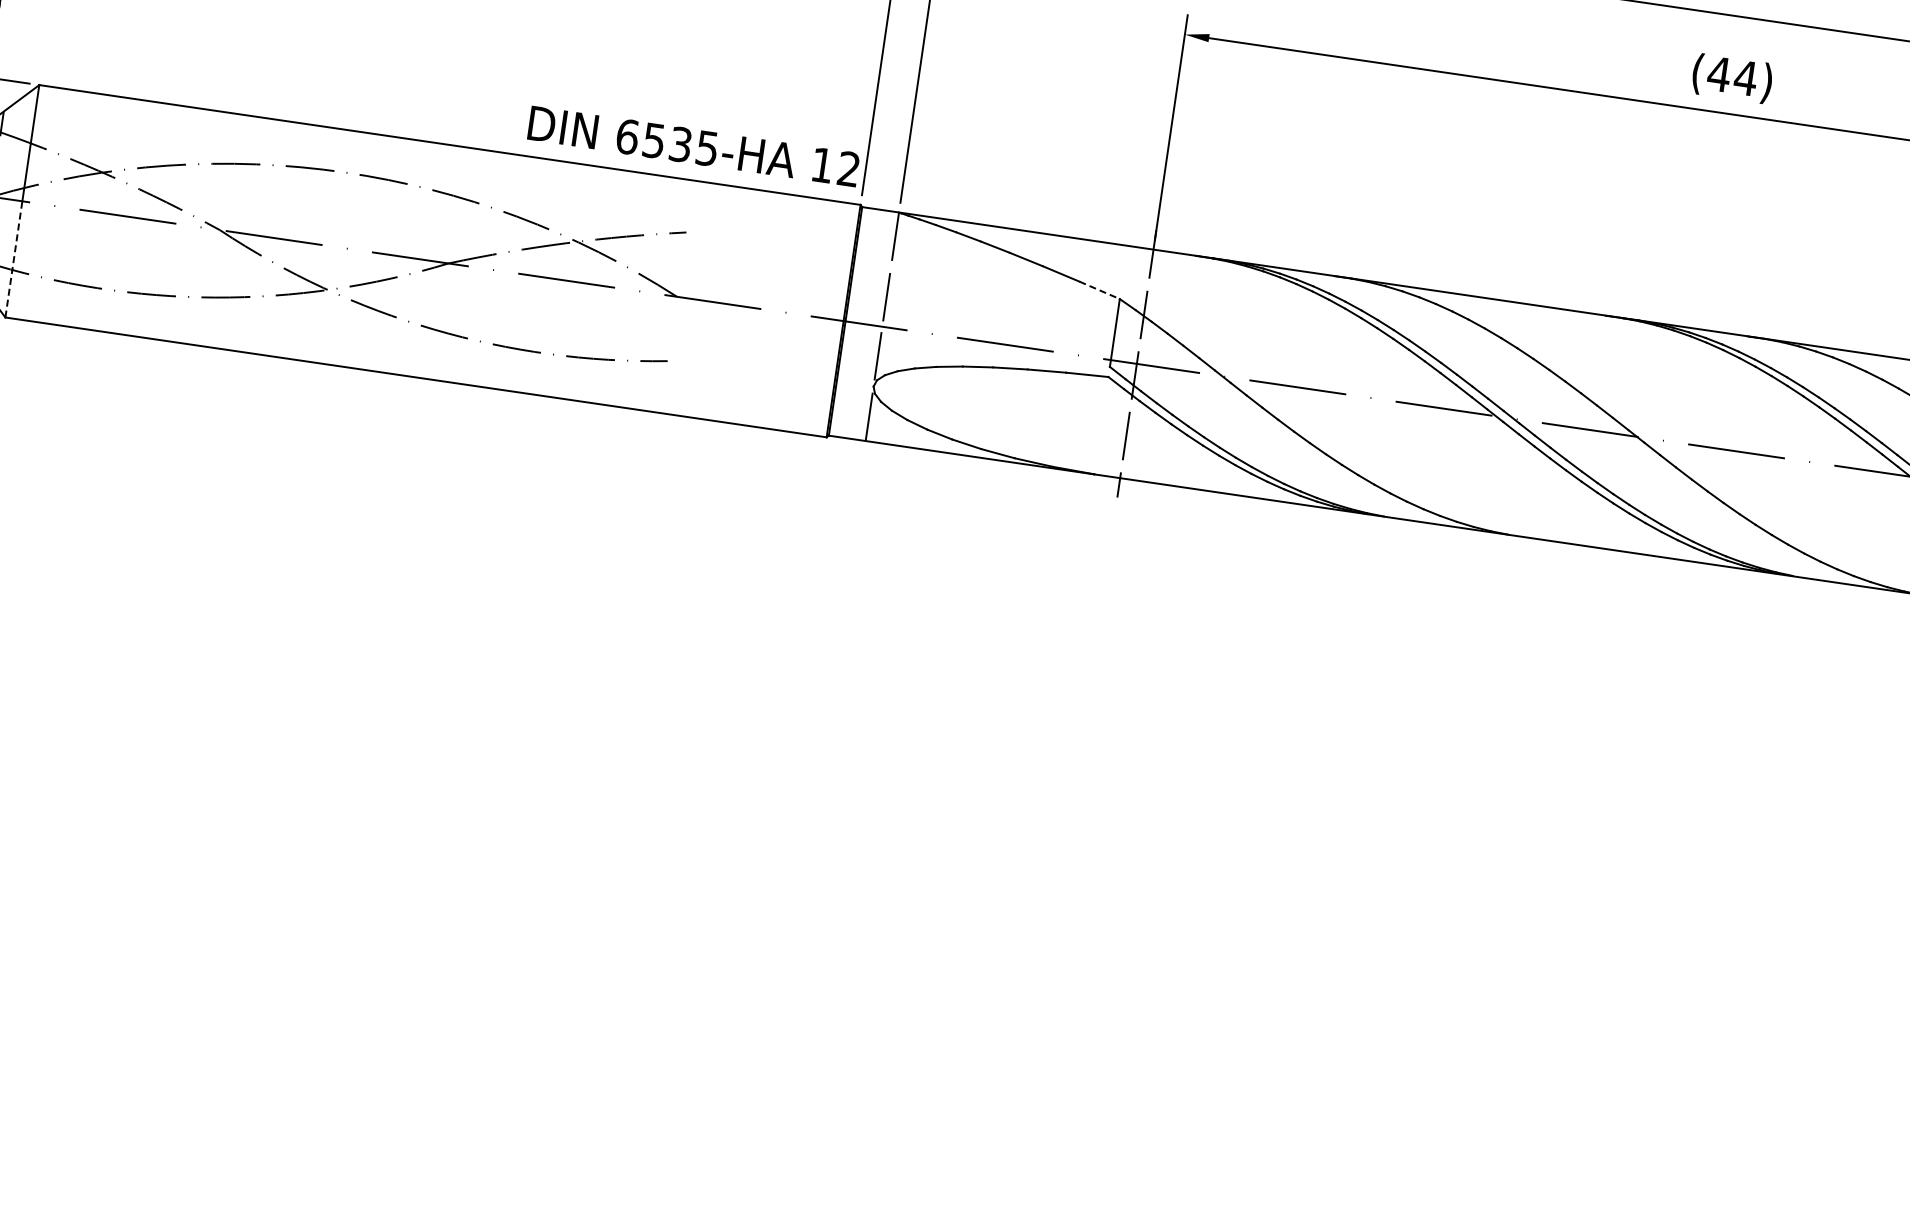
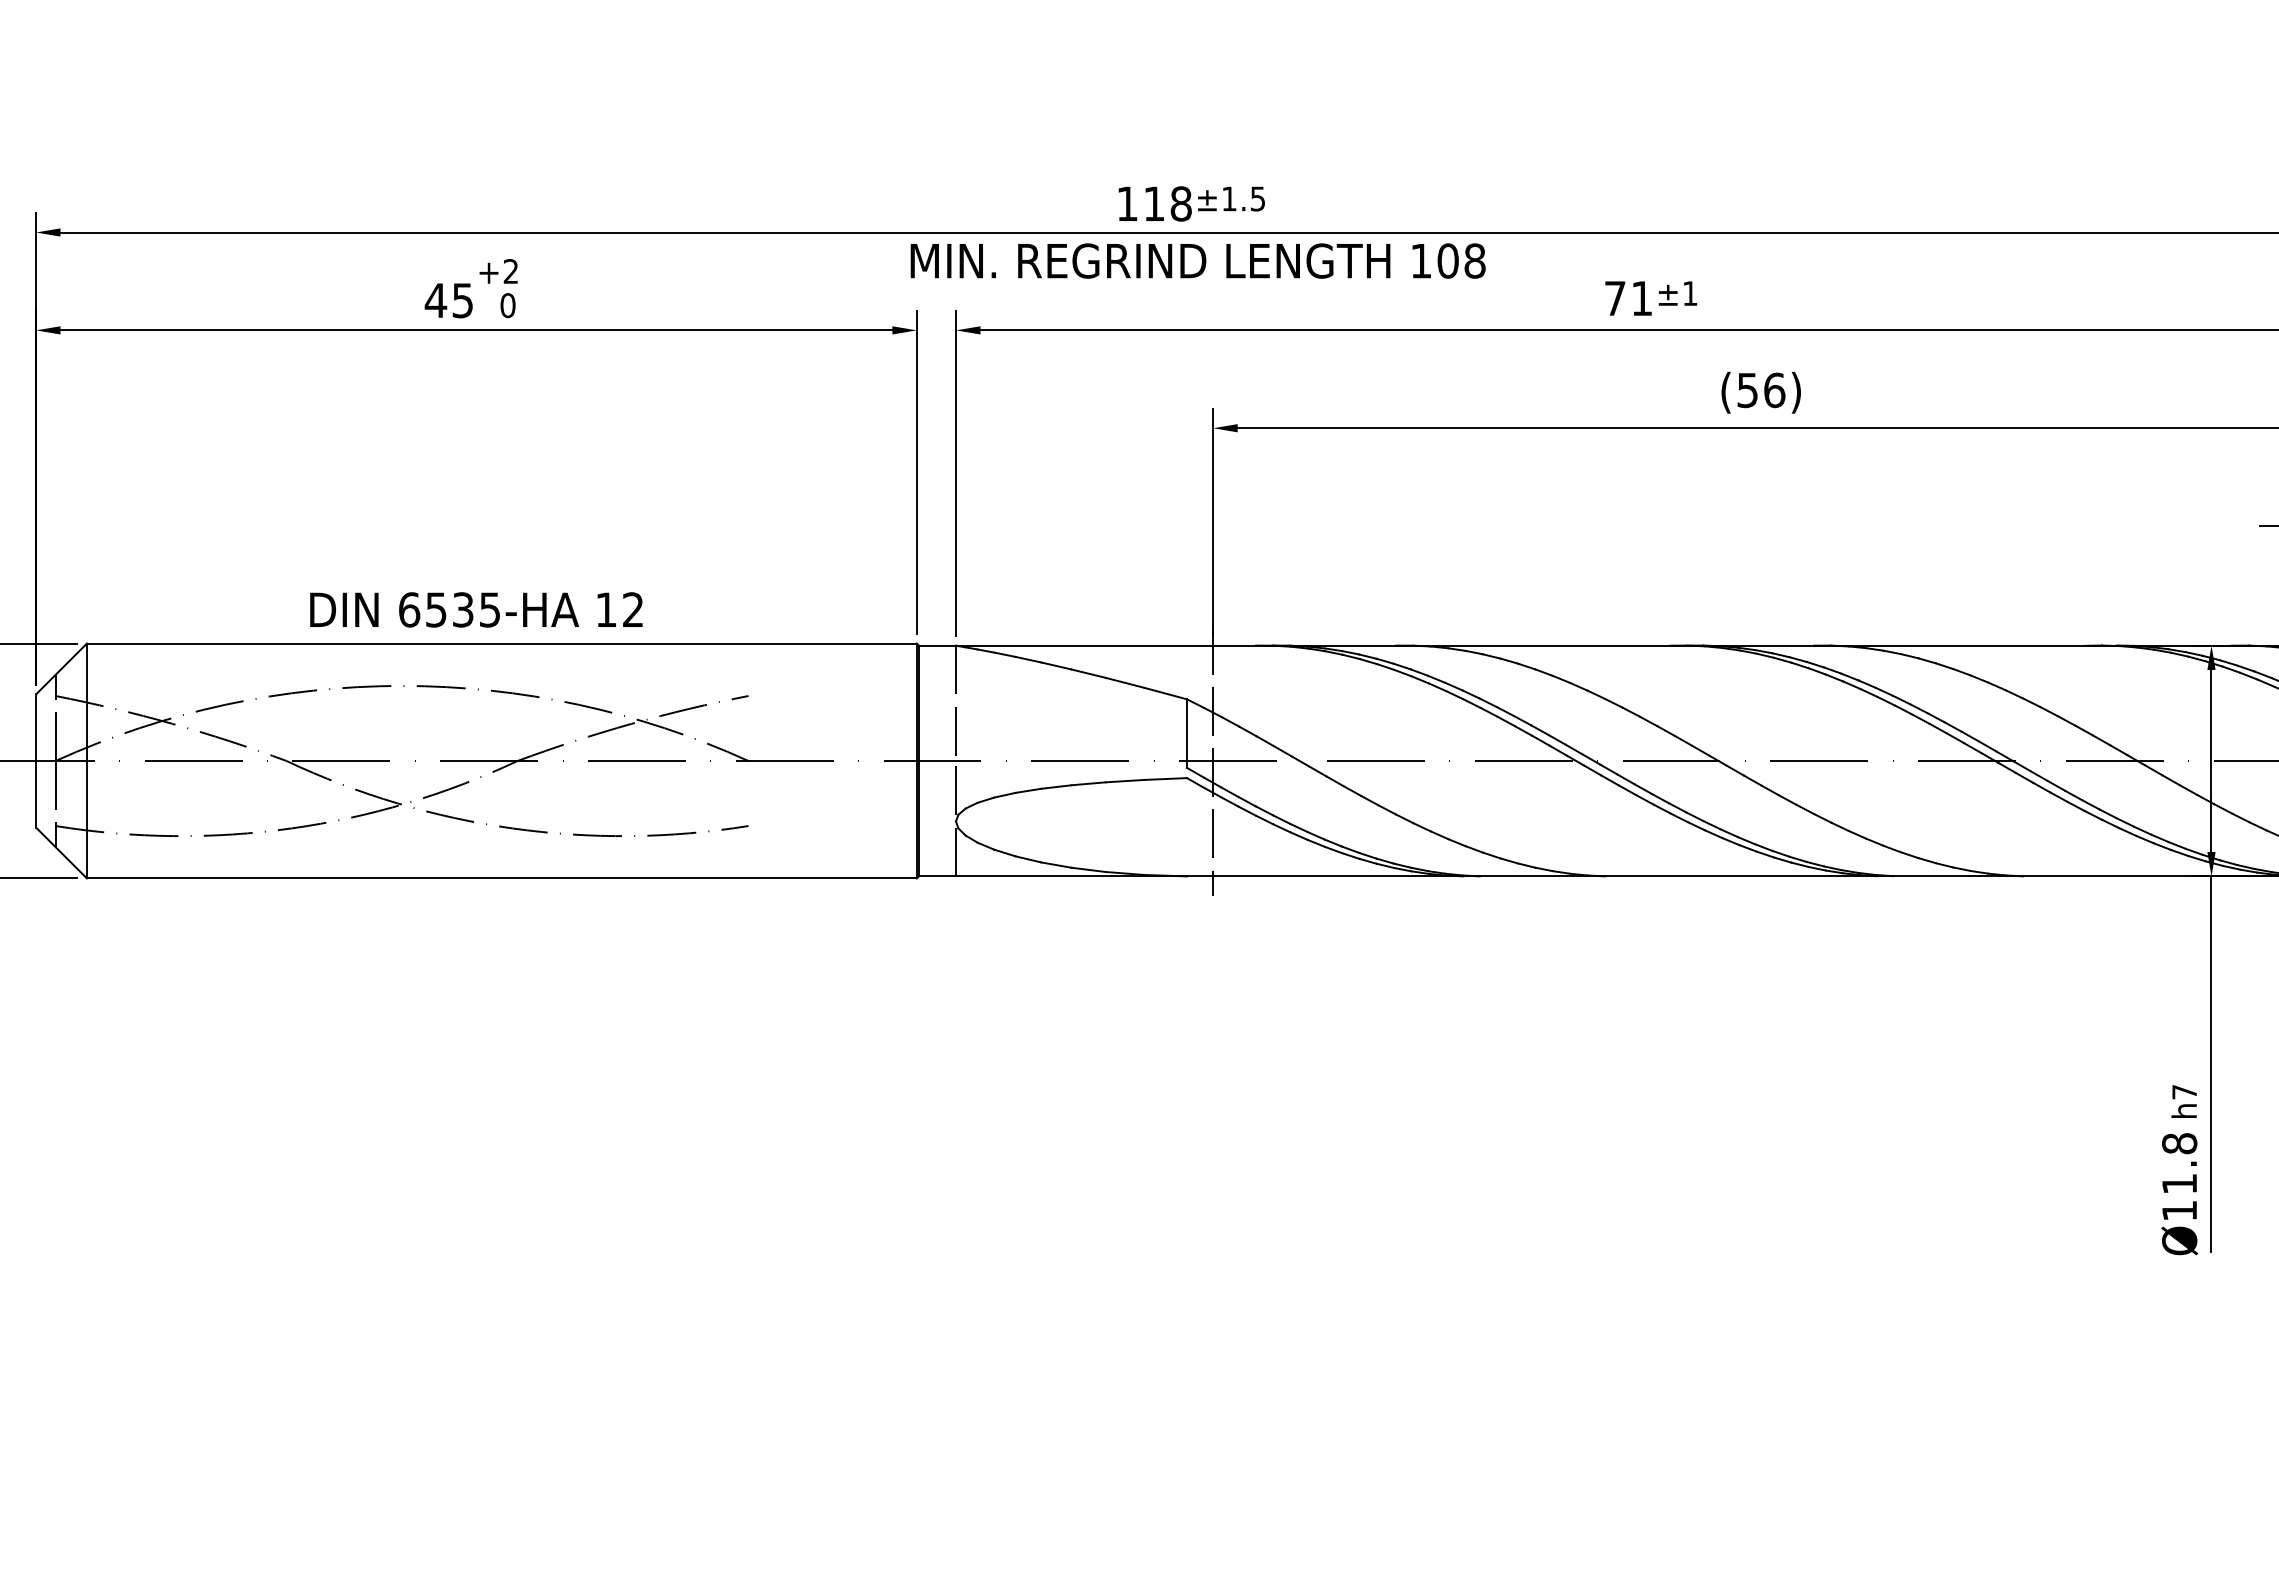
text: (1731, 76) -> (1760, 390), (44) -> (56)
text: (693, 146) -> (476, 609), moved
line: (13, 259) -> (86, 819), dashed -> solid
line: (1099, 290) -> (1165, 693), dashed -> solid

